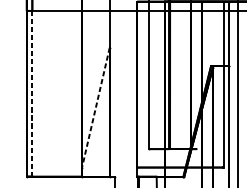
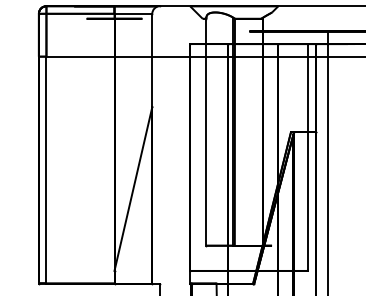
line: (32, 94) -> (46, 170), dashed -> solid
line: (95, 108) -> (133, 189), dashed -> solid

